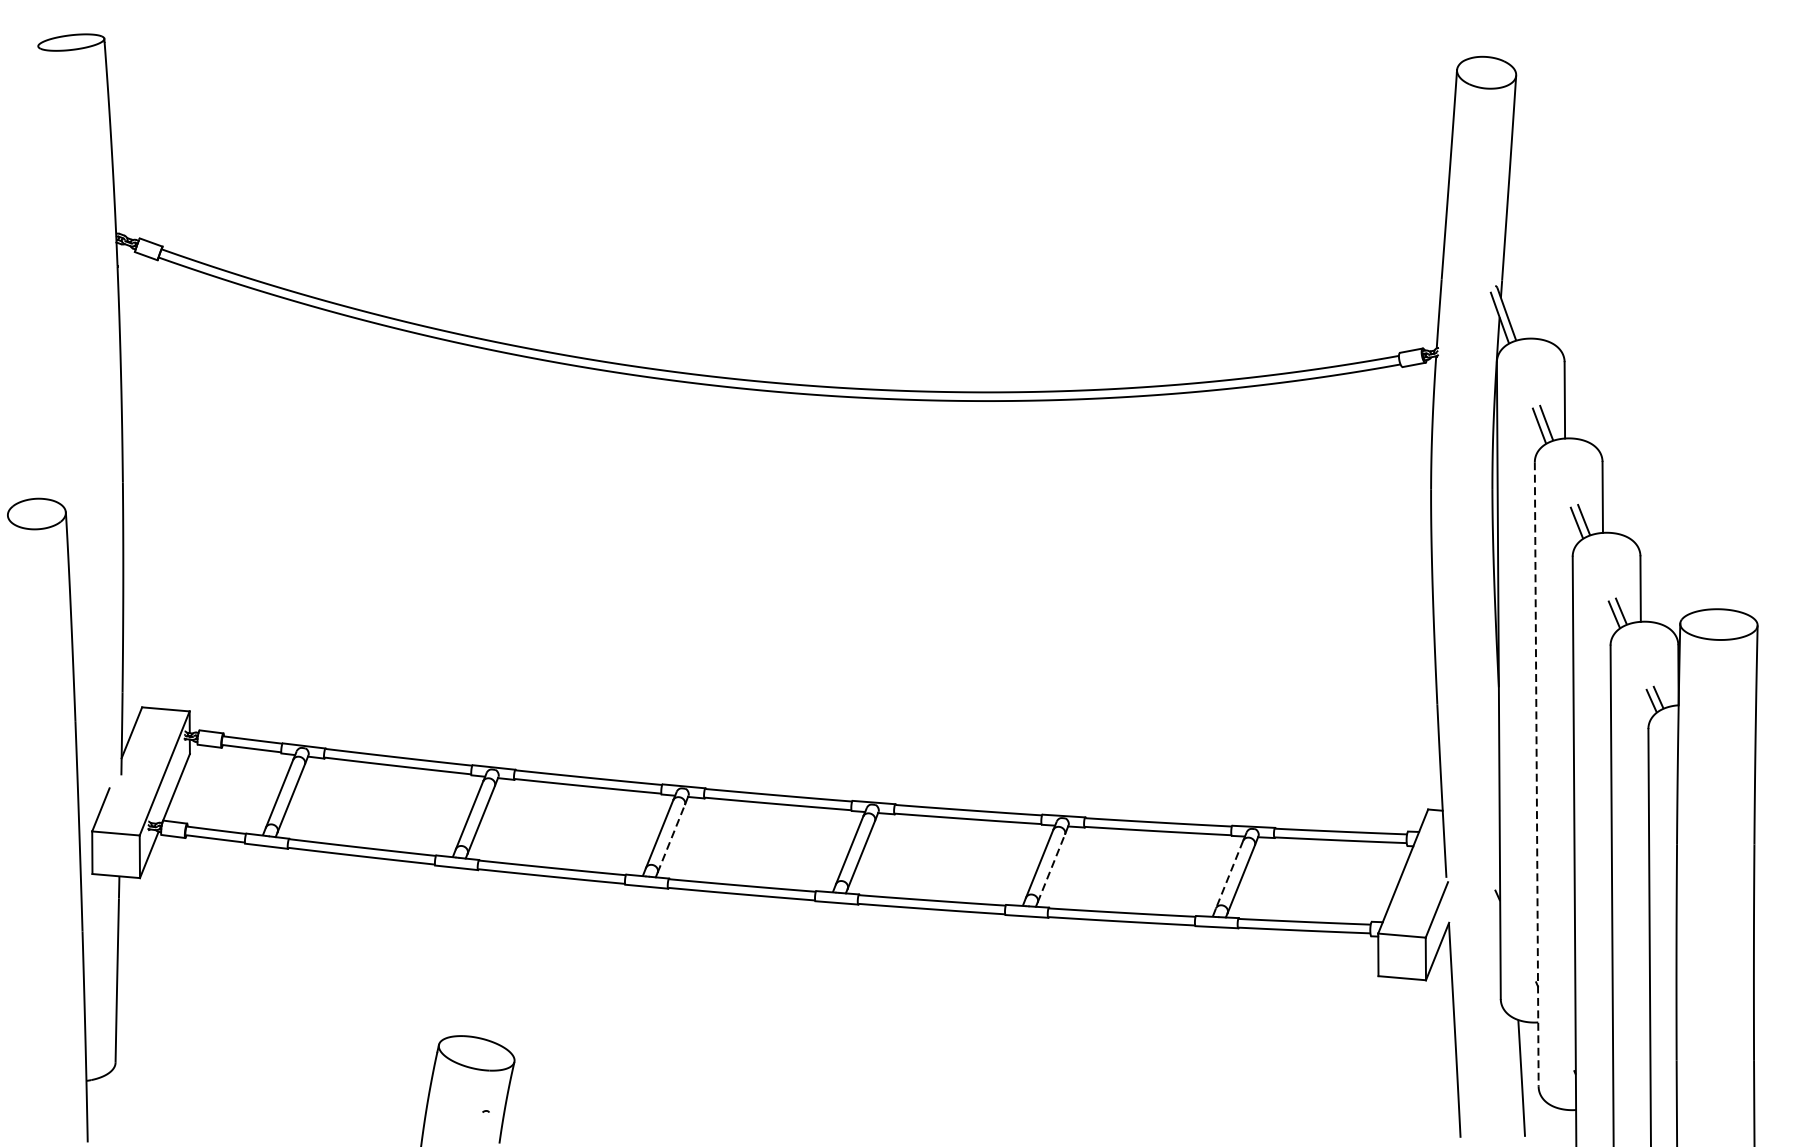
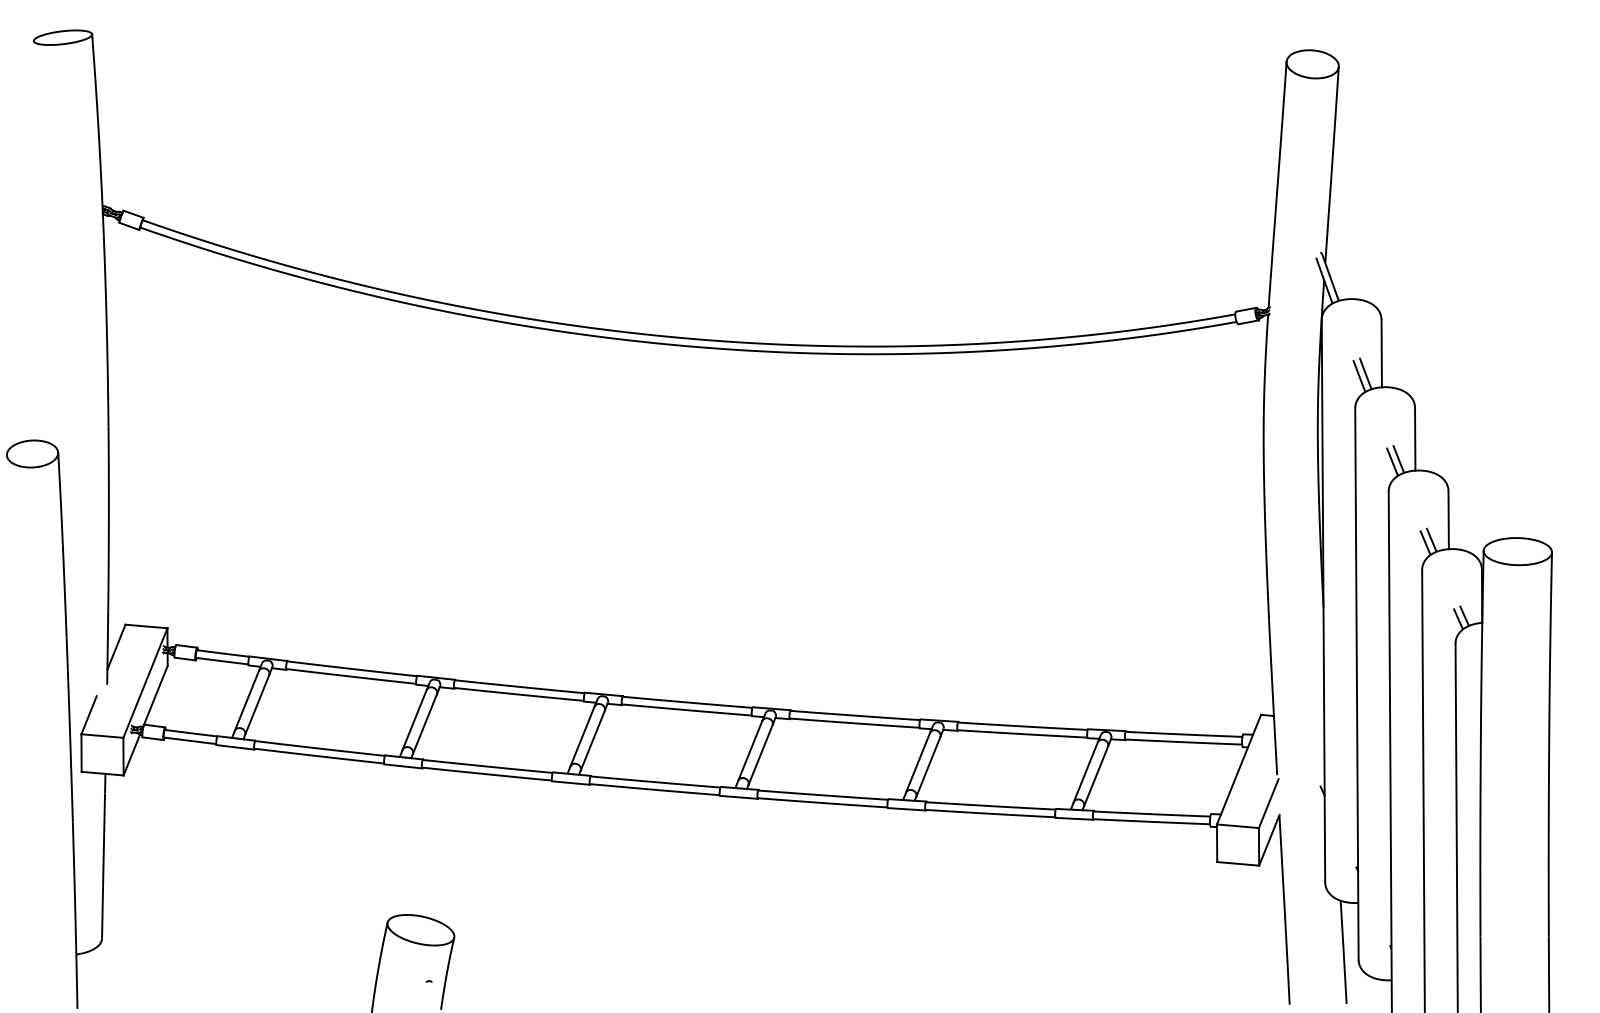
line: (1536, 773) -> (1356, 683), dashed -> solid
line: (671, 838) -> (592, 740), dashed -> solid
line: (1051, 867) -> (928, 766), dashed -> solid
line: (1229, 874) -> (1085, 772), dashed -> solid

